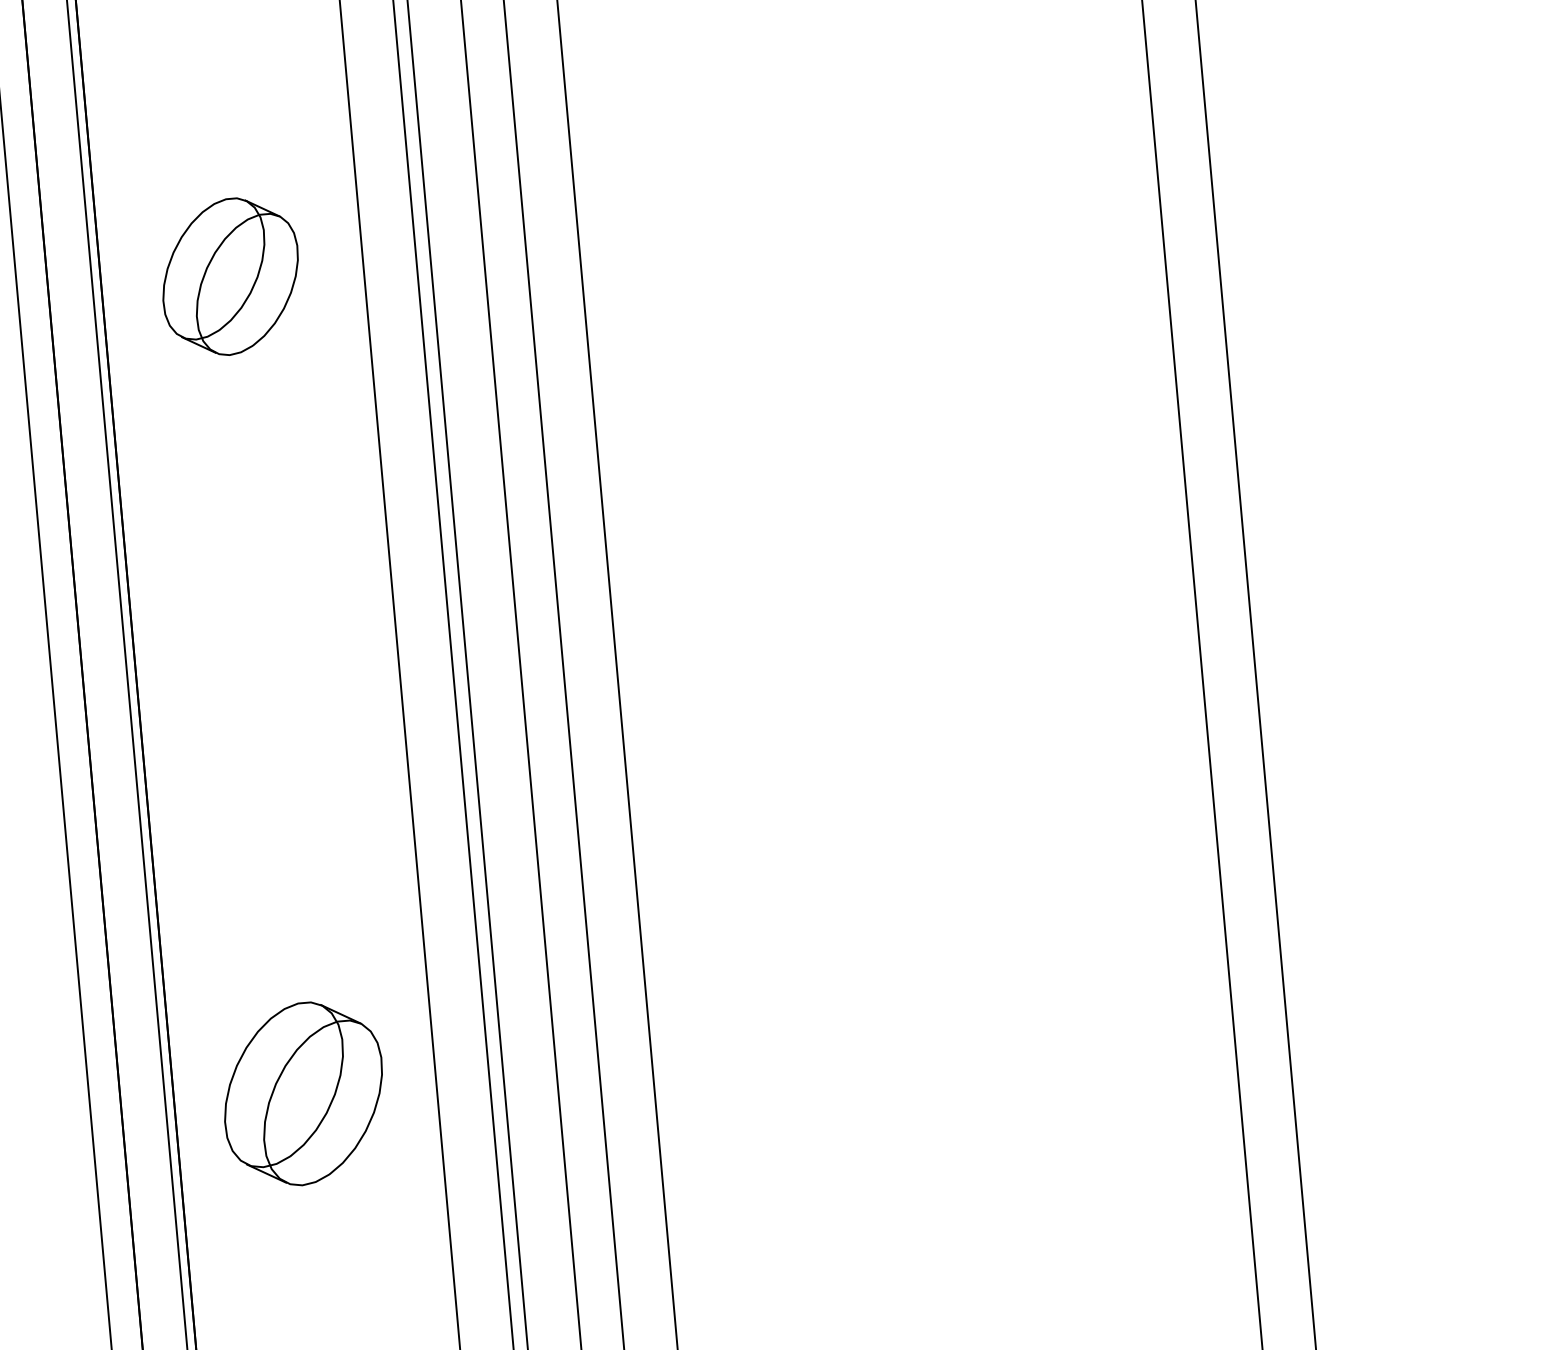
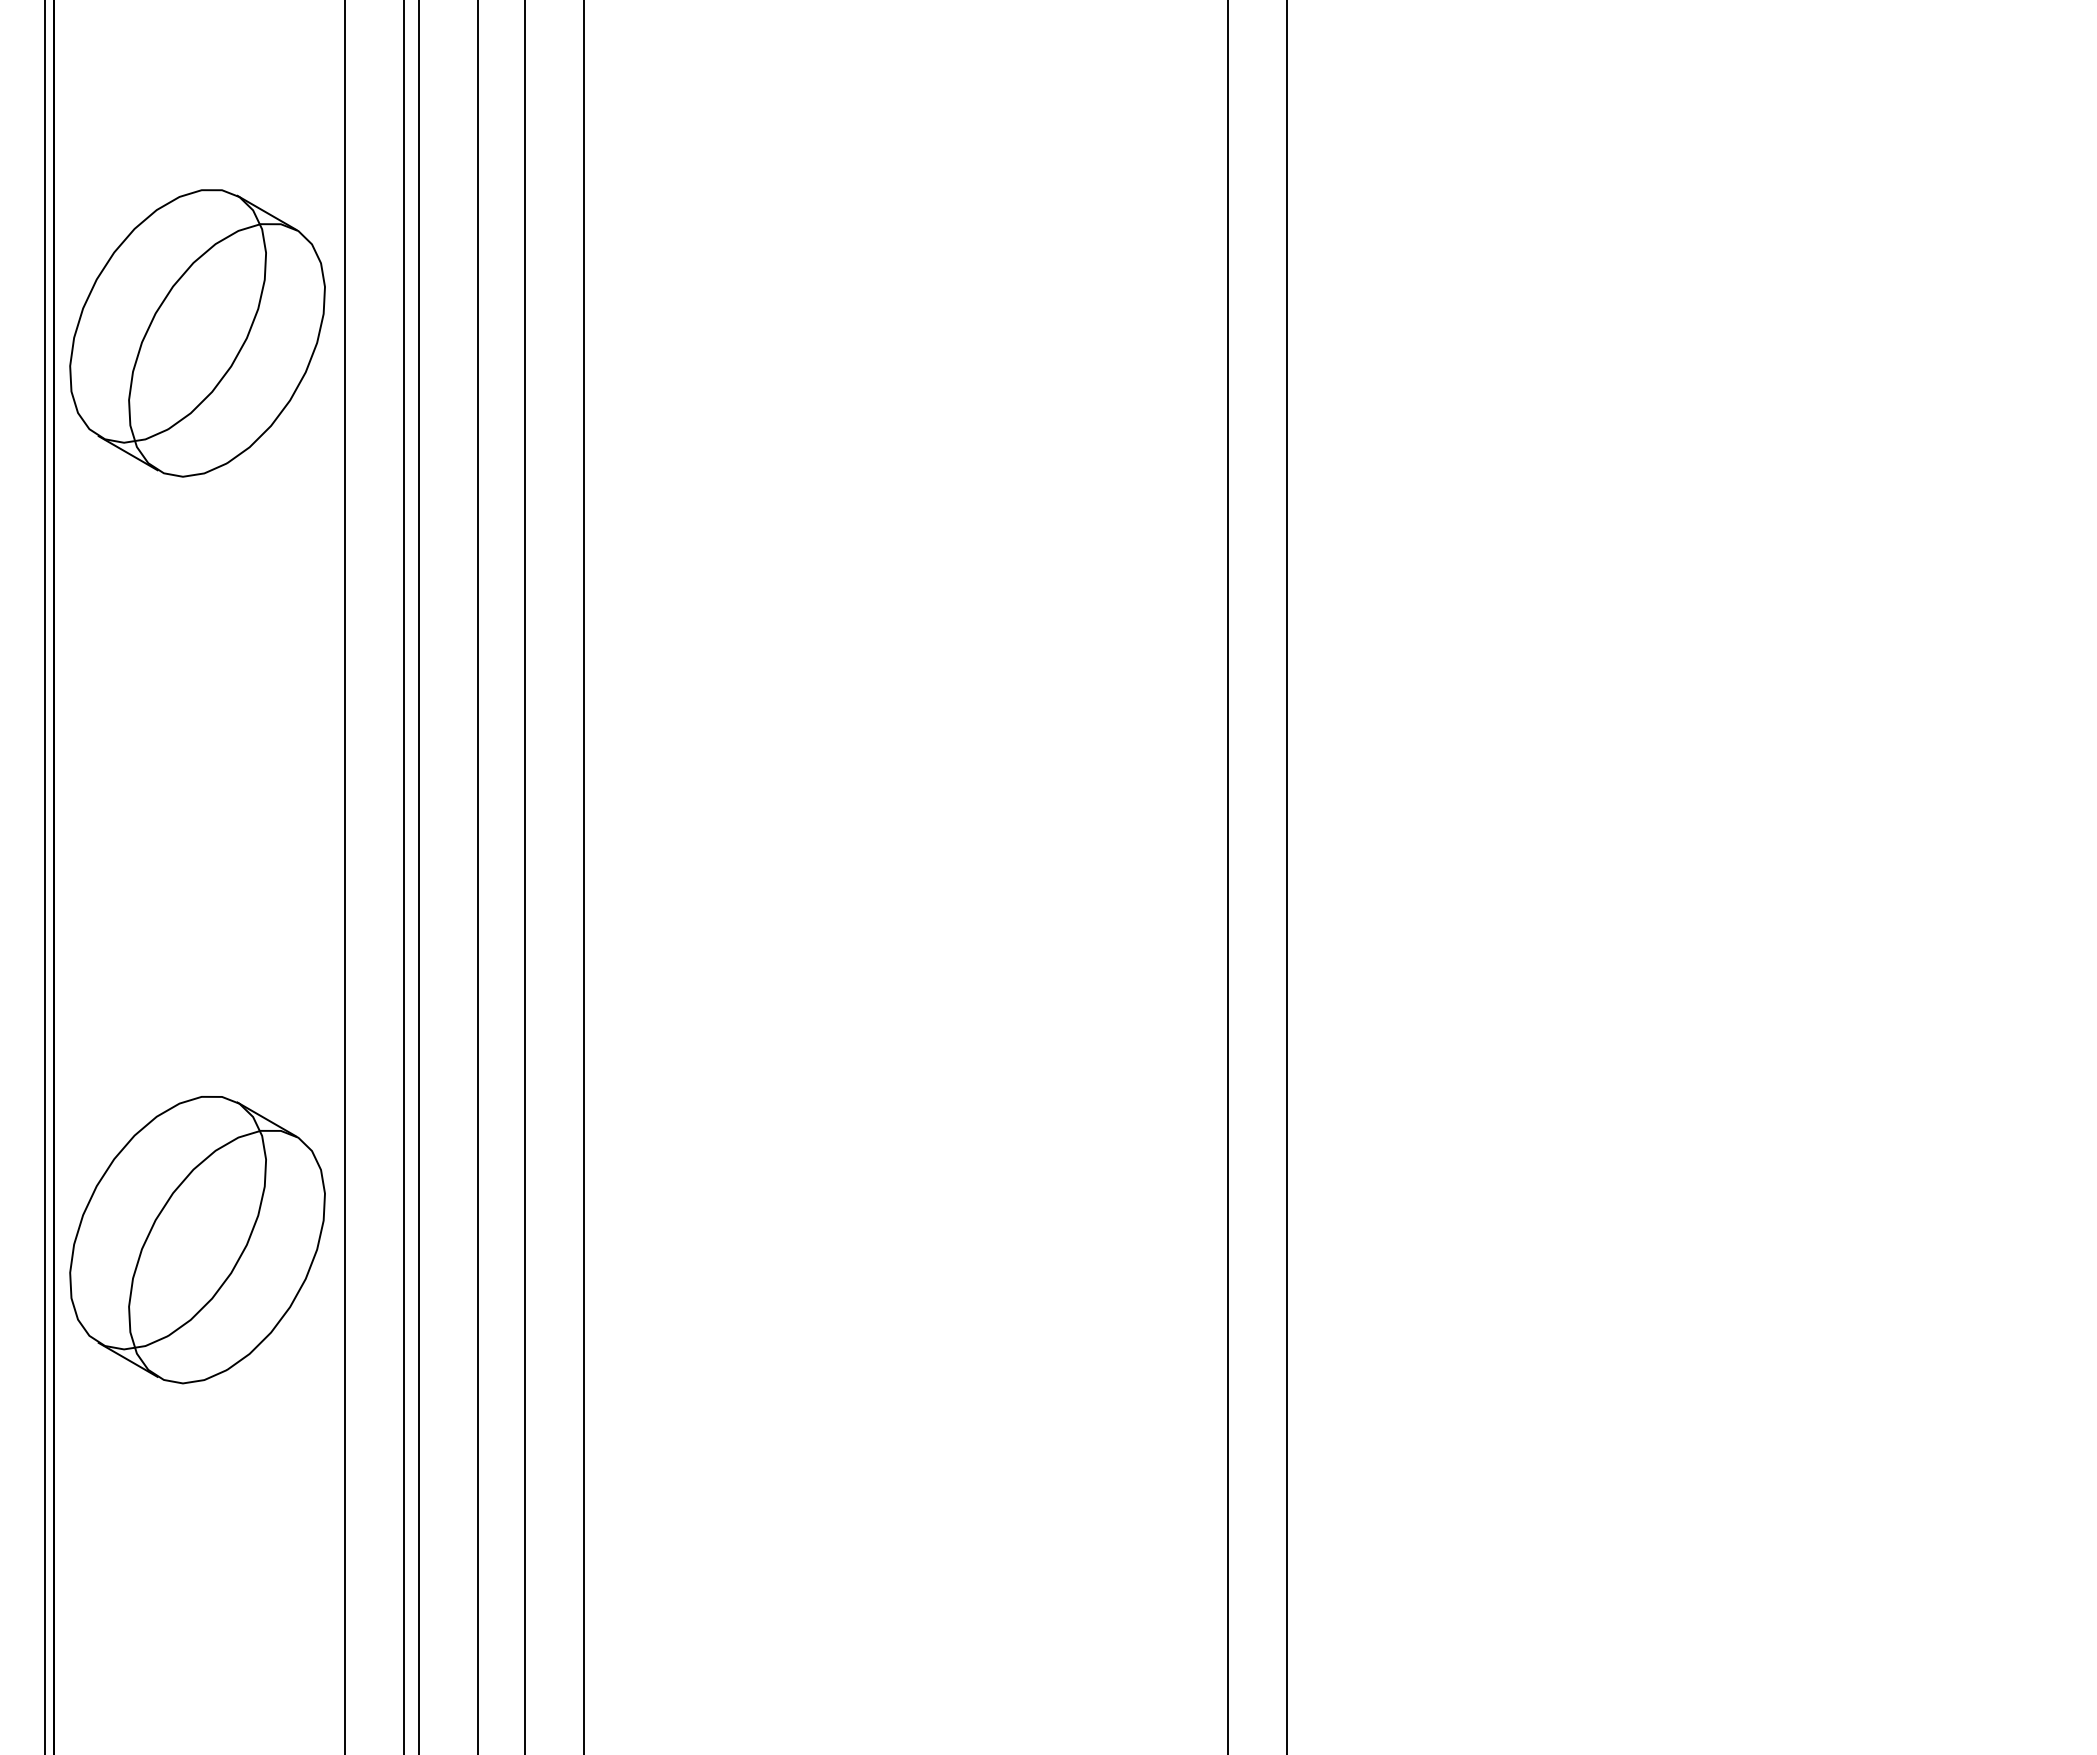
part: (230, 276) -> (197, 333), size x1.67
part: (303, 1094) -> (197, 1240), size x1.43

